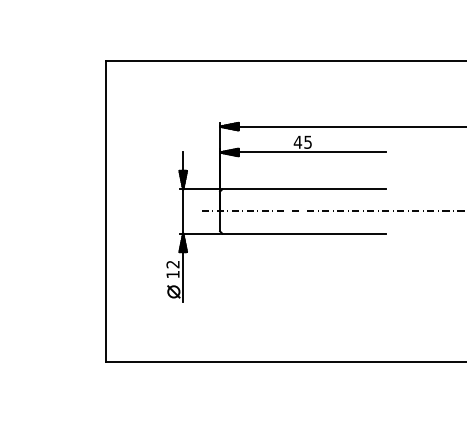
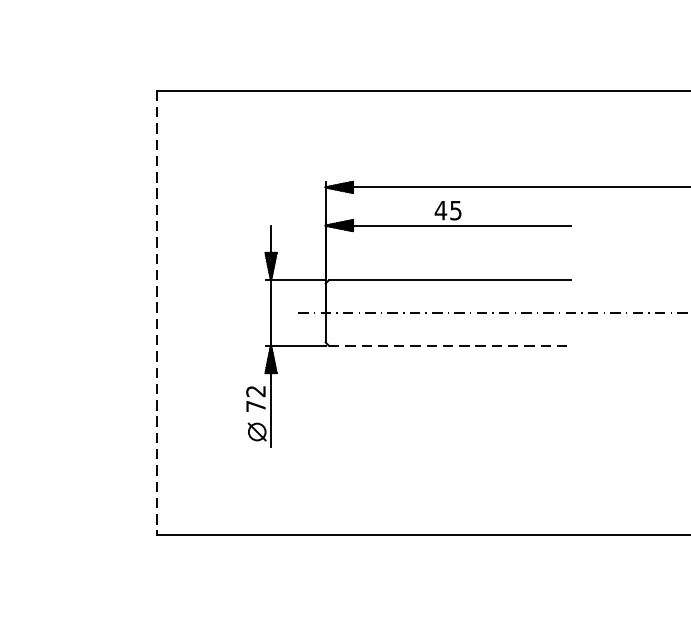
line: (106, 211) -> (157, 313), solid -> dashed
line: (304, 233) -> (450, 345), solid -> dashed
text: (172, 274) -> (255, 406), 12 -> 72

